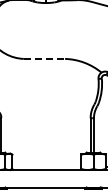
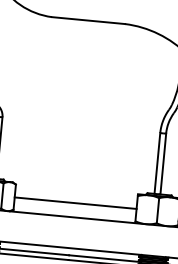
line: (44, 58) -> (88, 19), dashed -> solid
line: (46, 161) -> (74, 202), added

